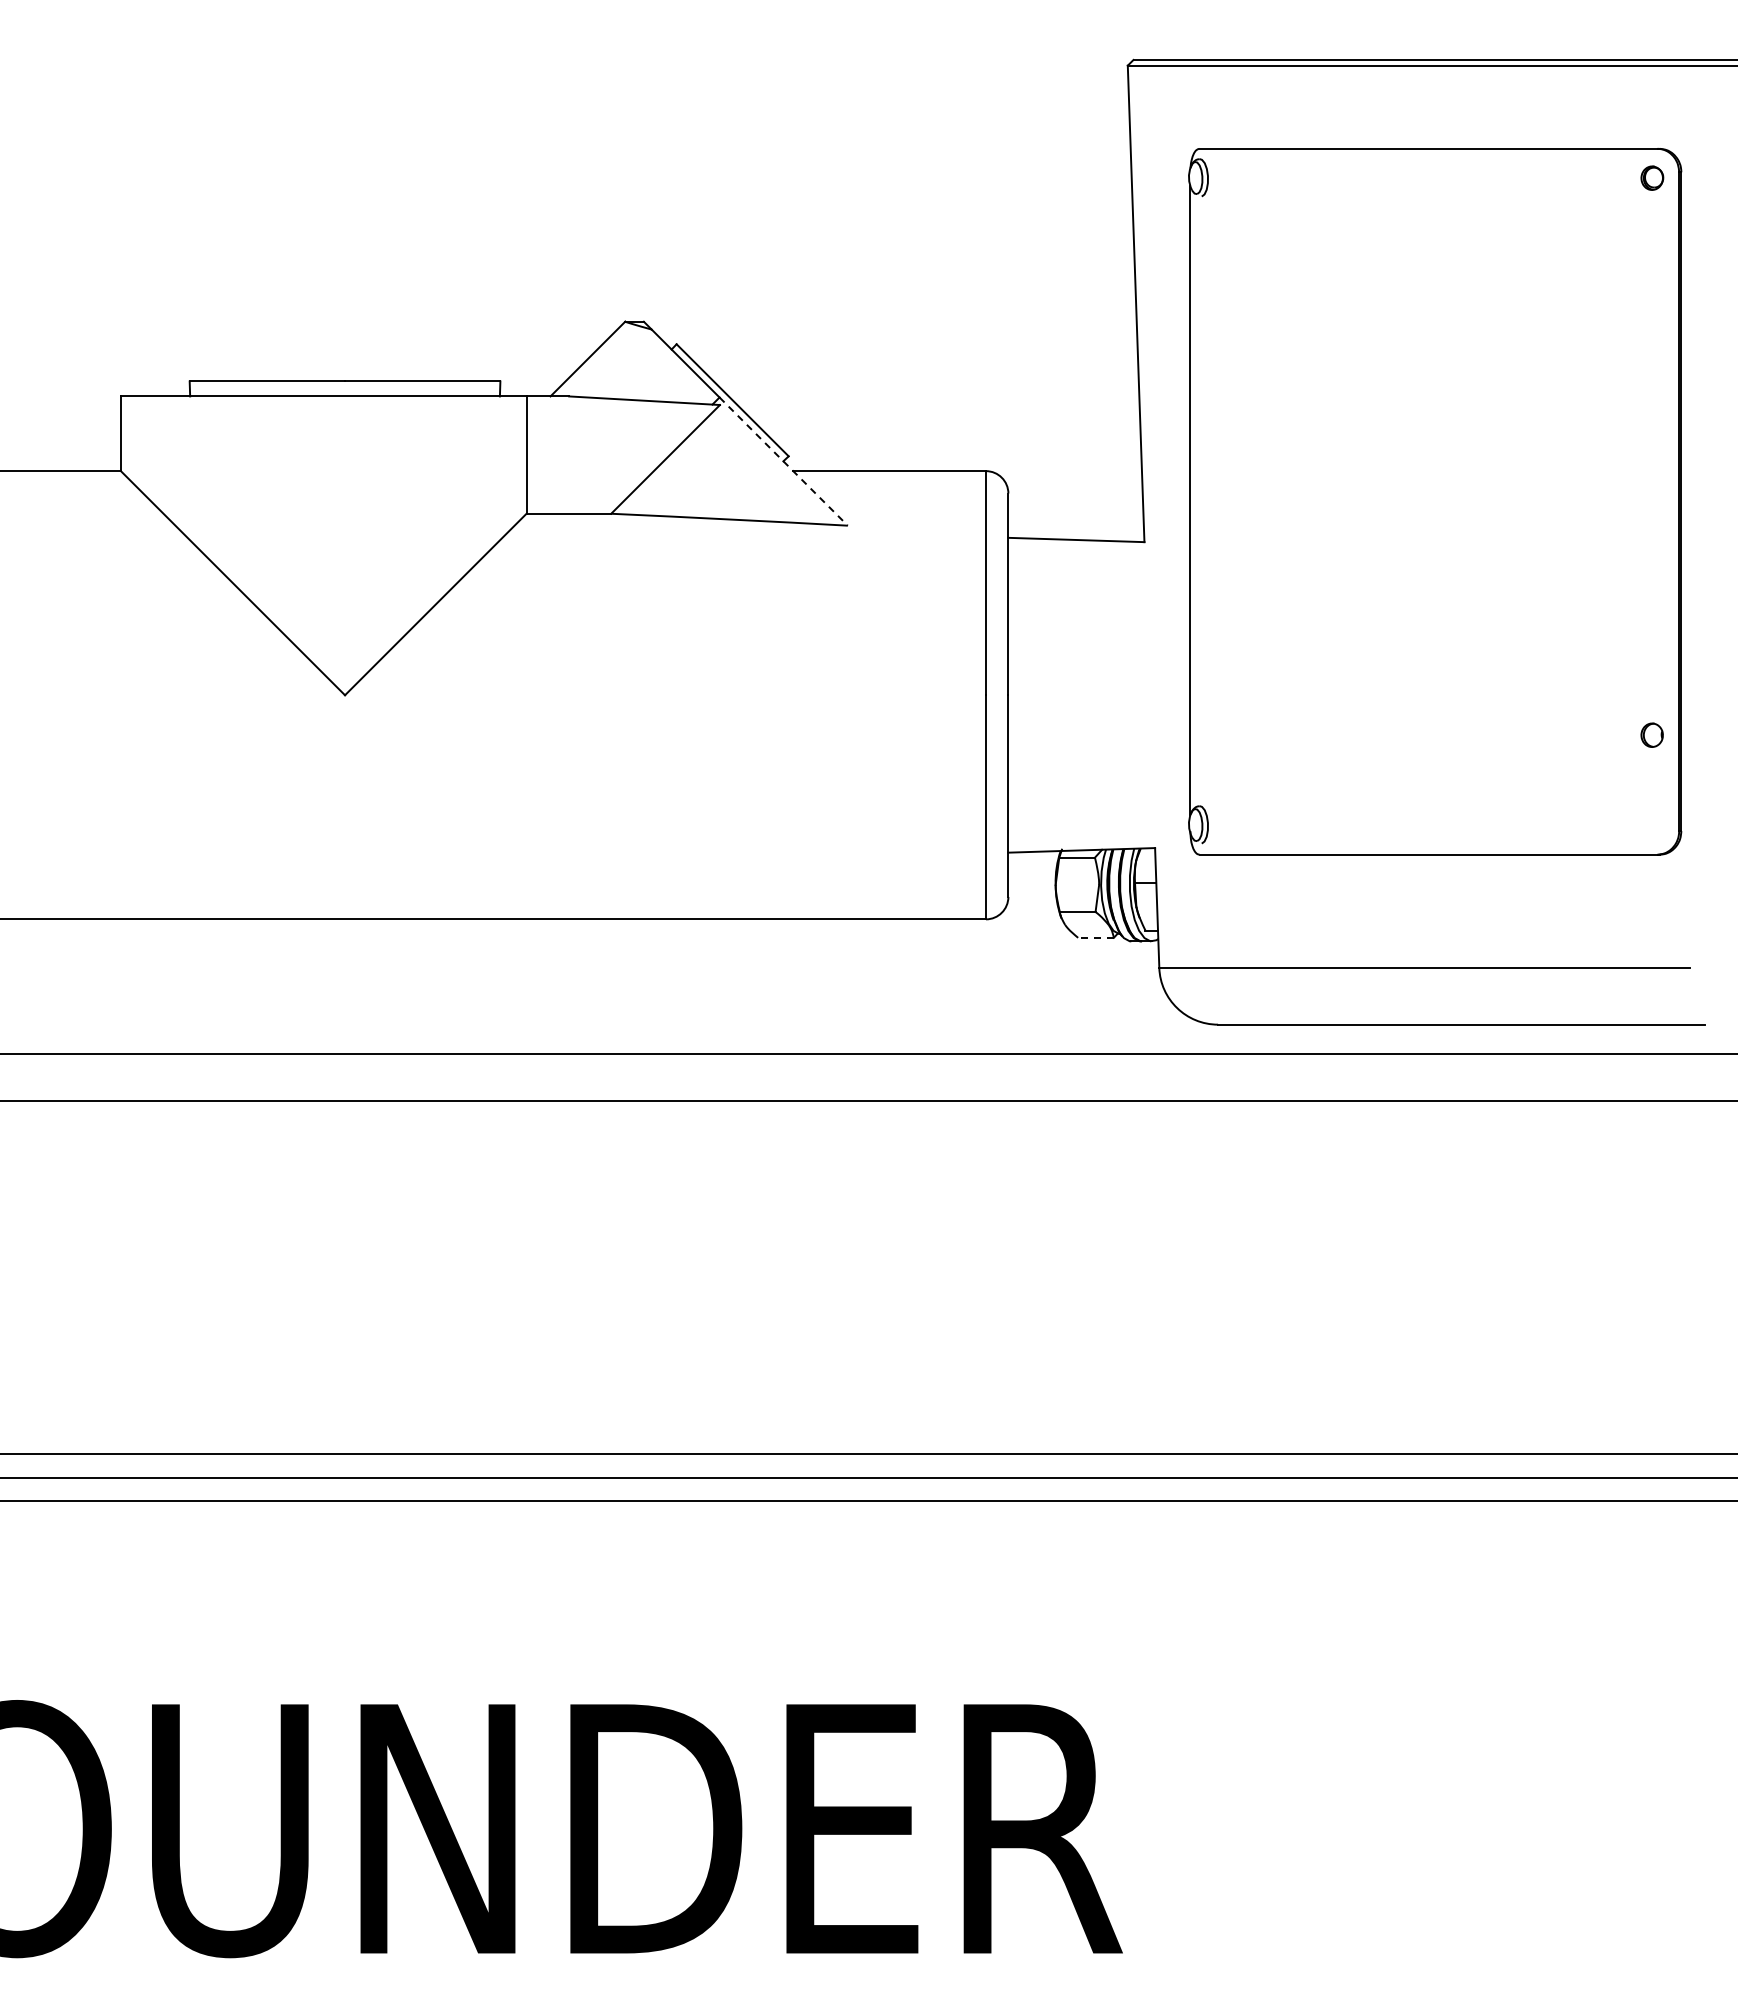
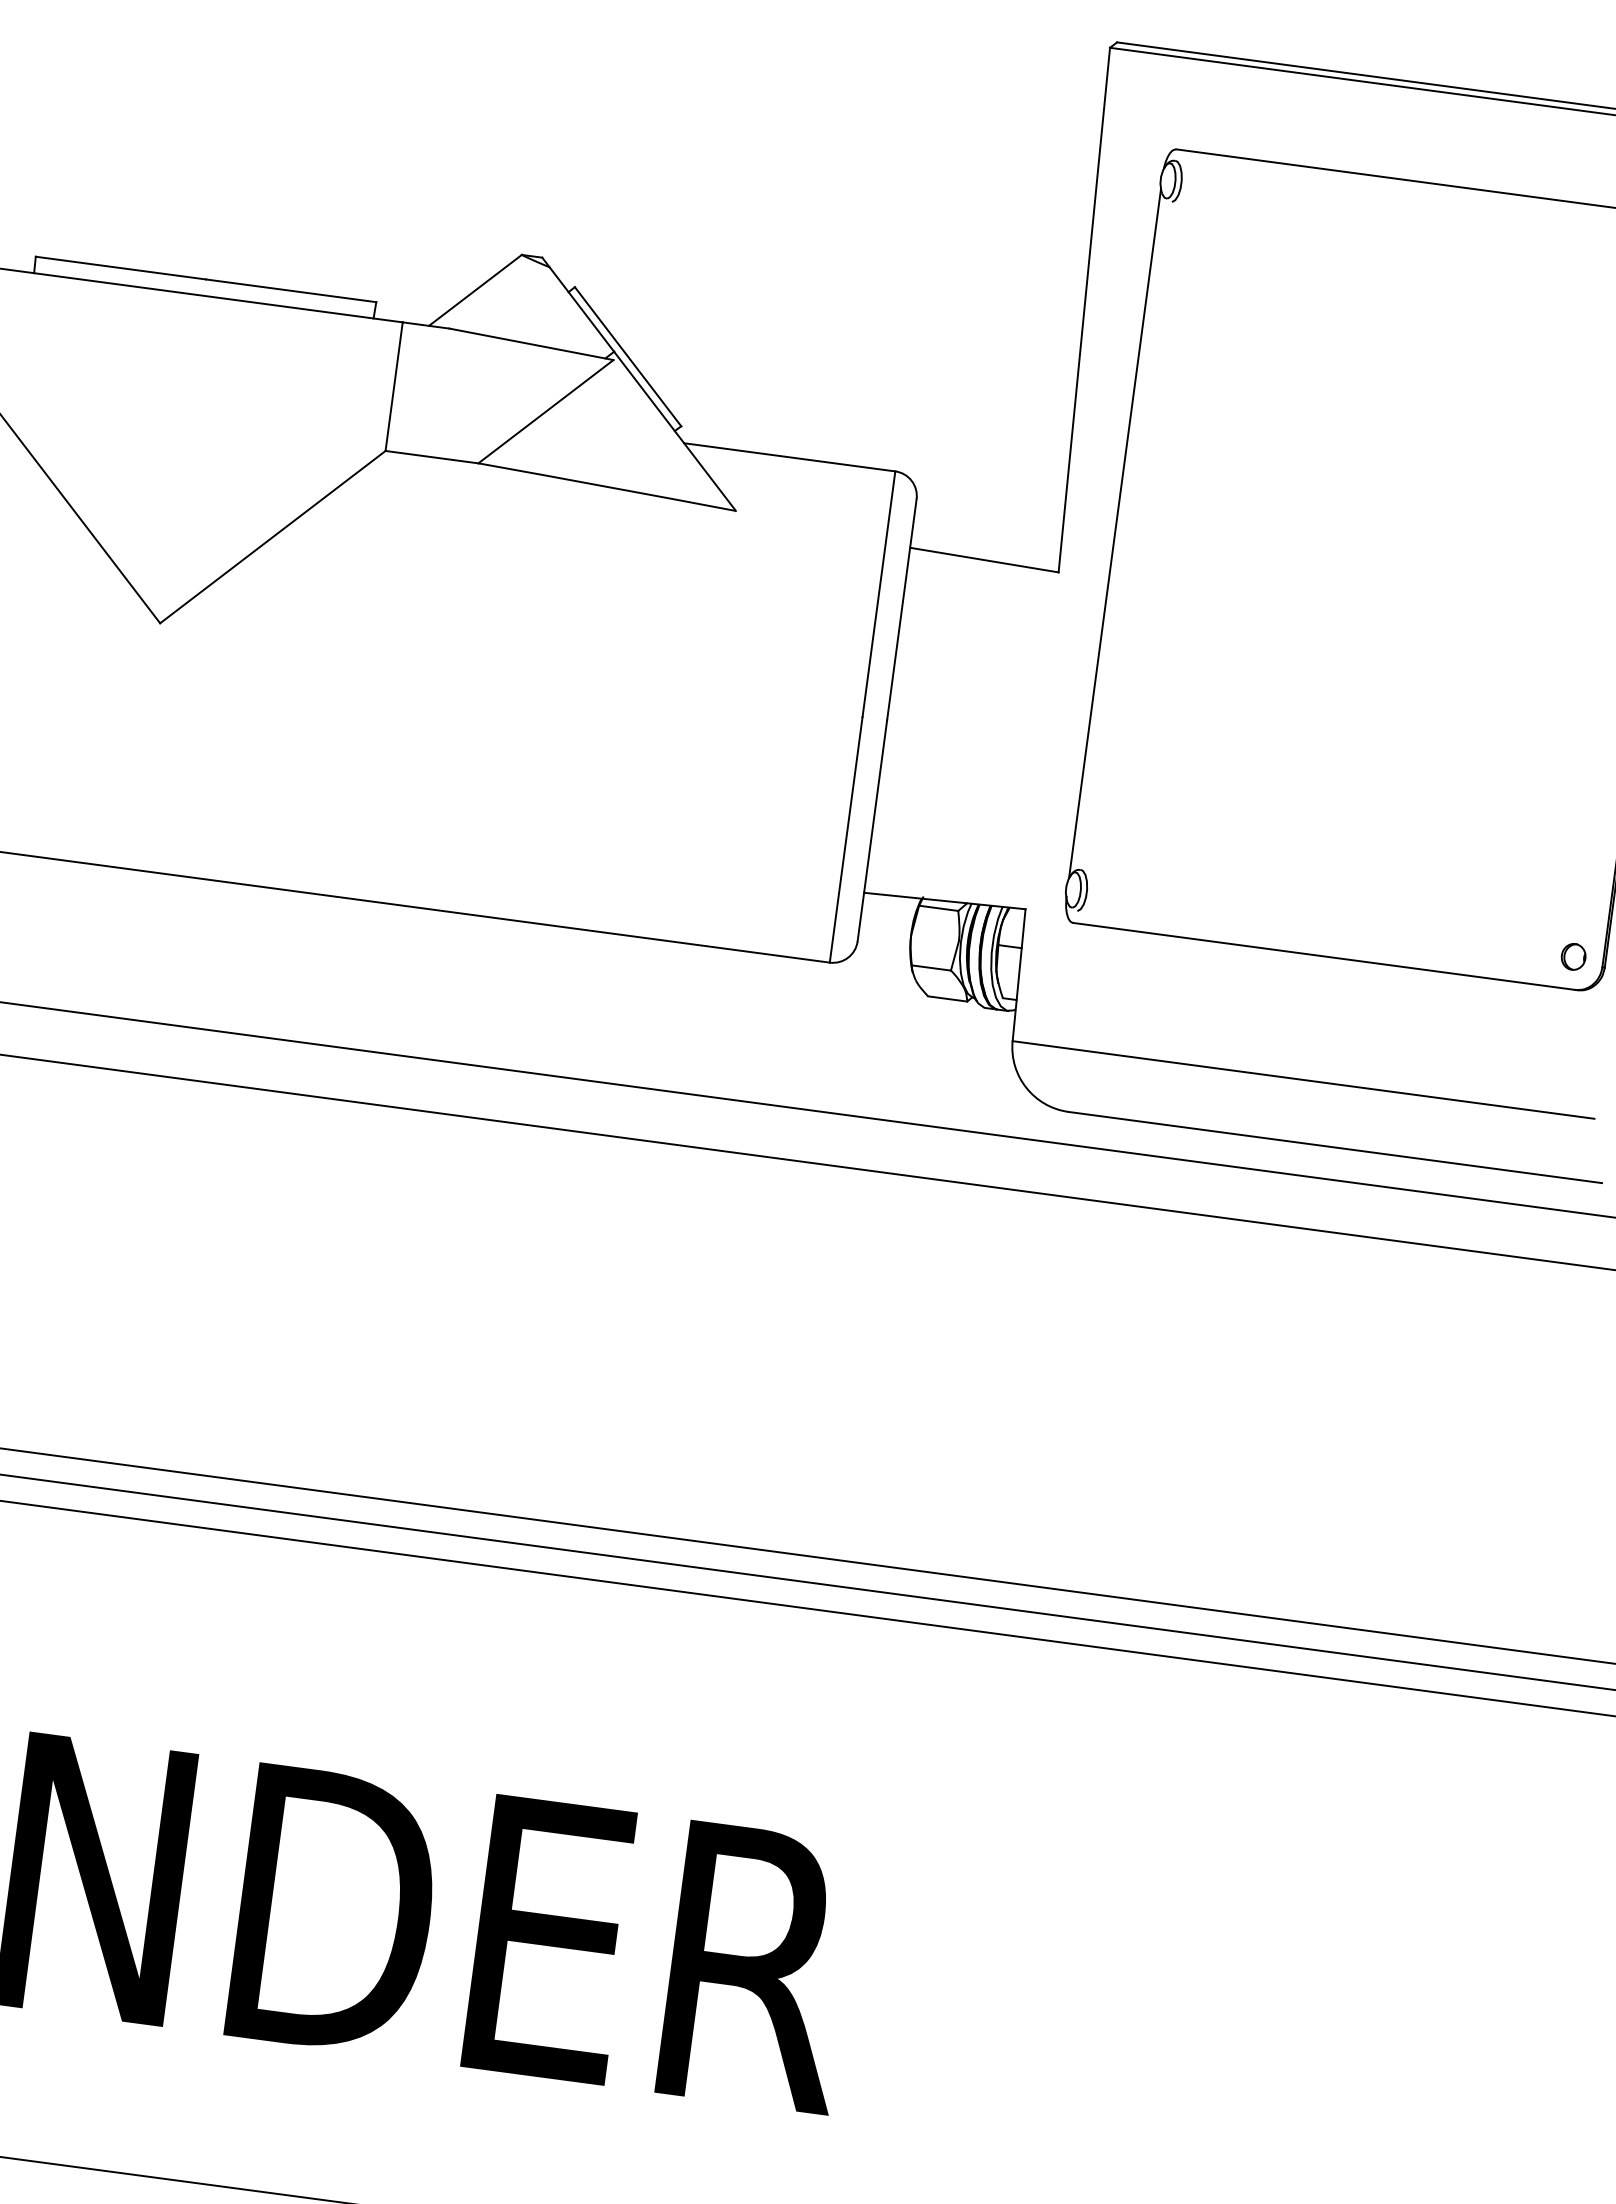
line: (783, 461) -> (674, 431), dashed -> solid
part: (1651, 734) -> (1573, 955), moved
line: (1096, 937) -> (948, 998), dashed -> solid

